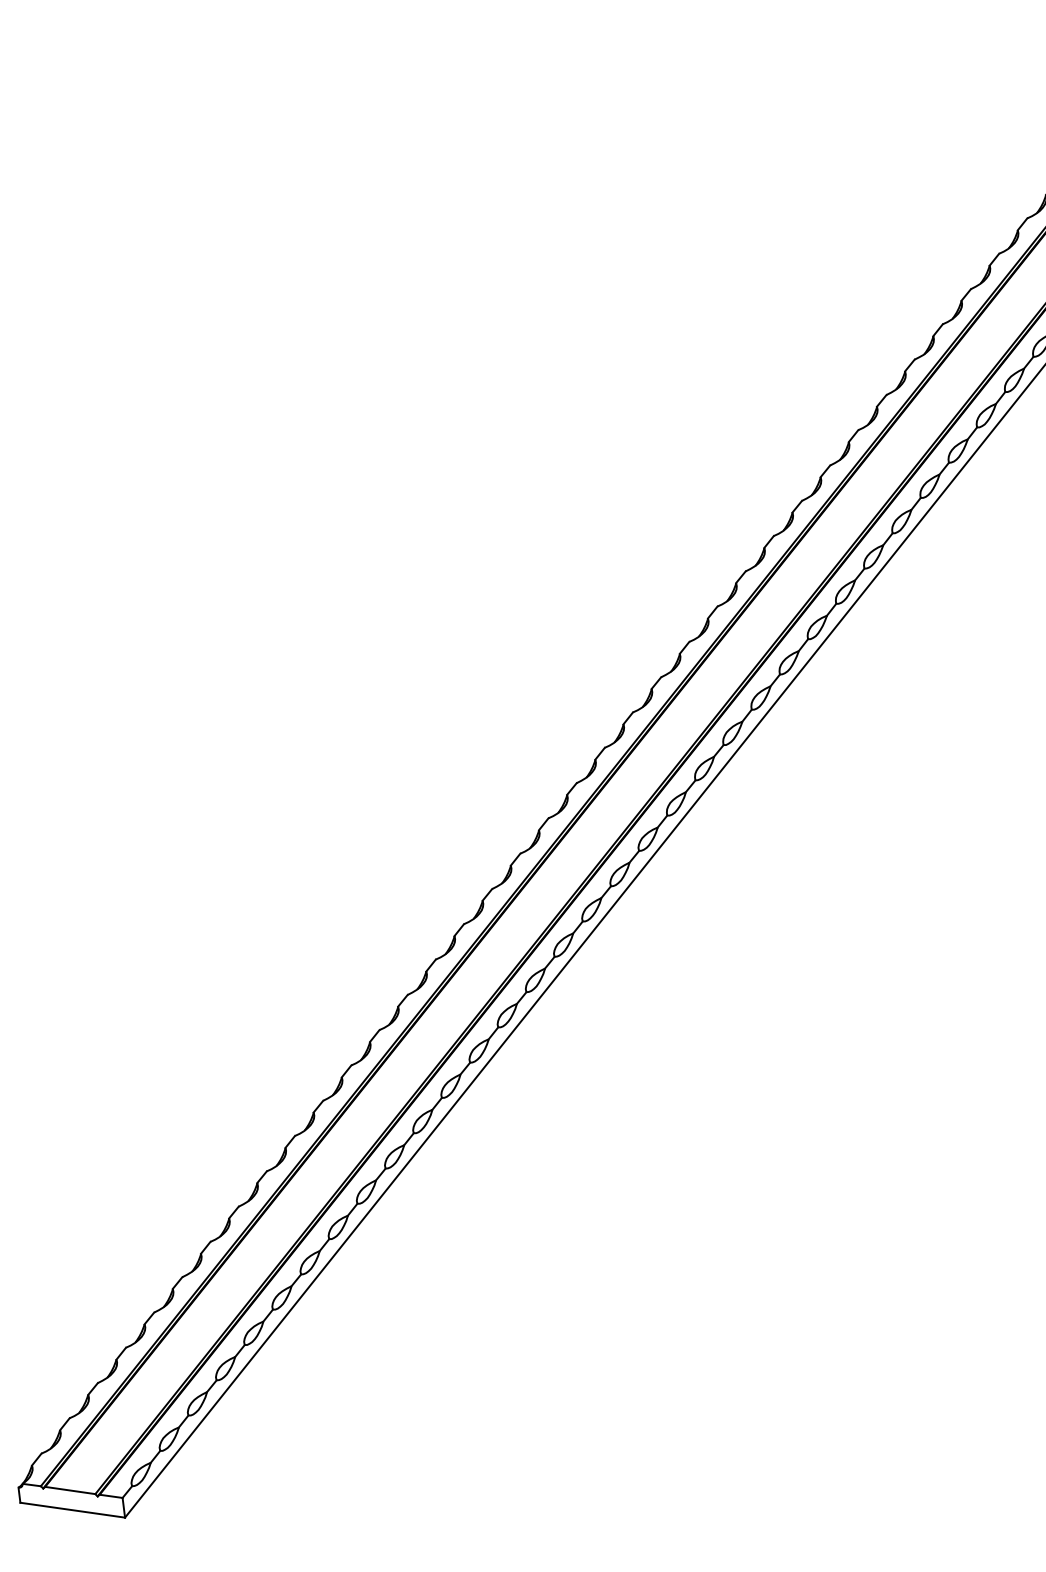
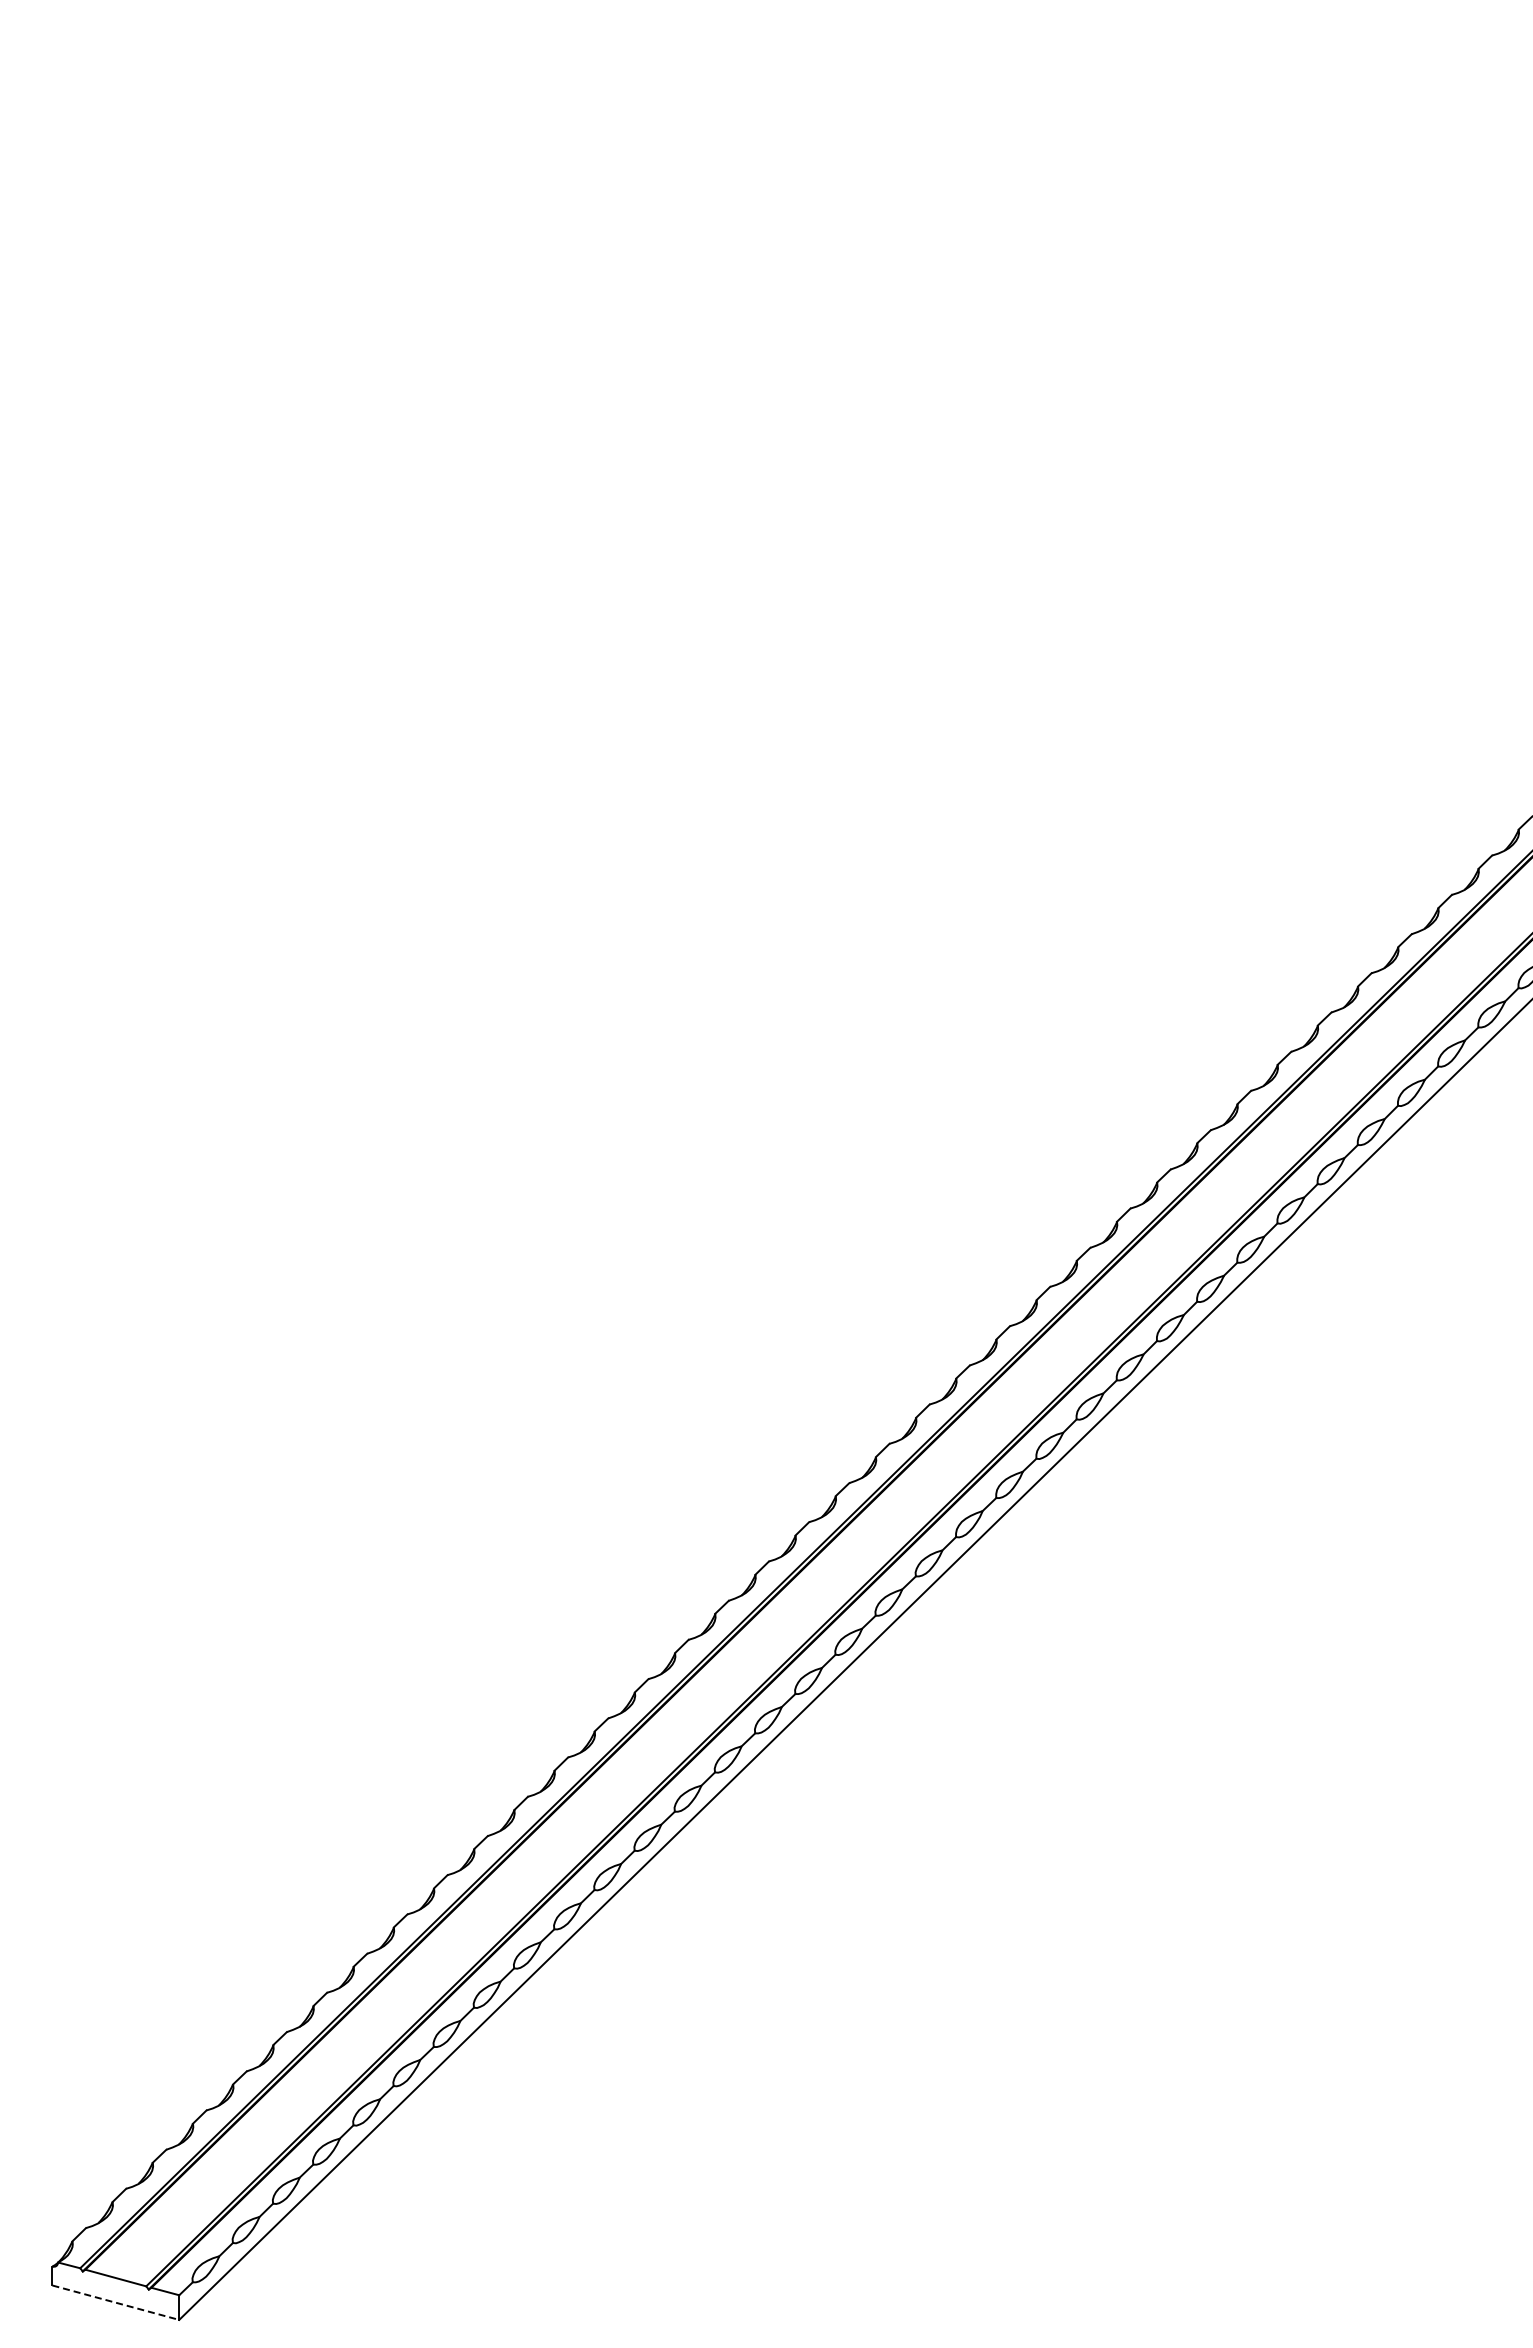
line: (72, 1510) -> (115, 2302), solid -> dashed

